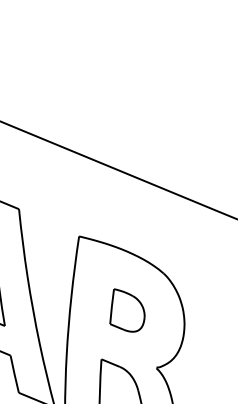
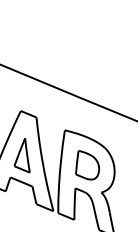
part: (127, 310) -> (87, 165), size x1.43

